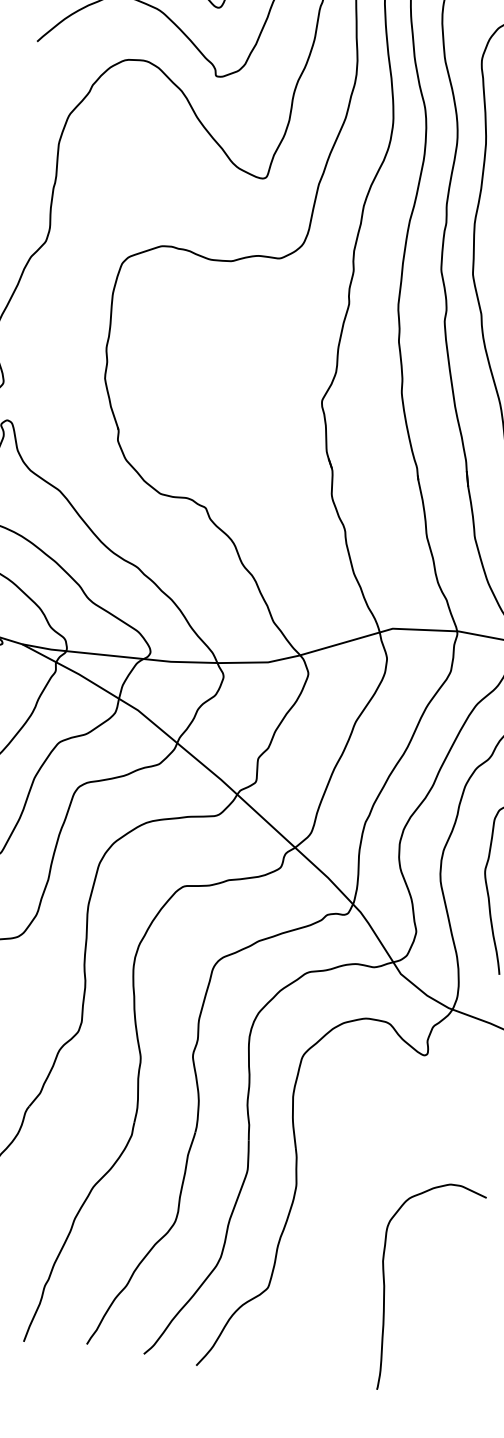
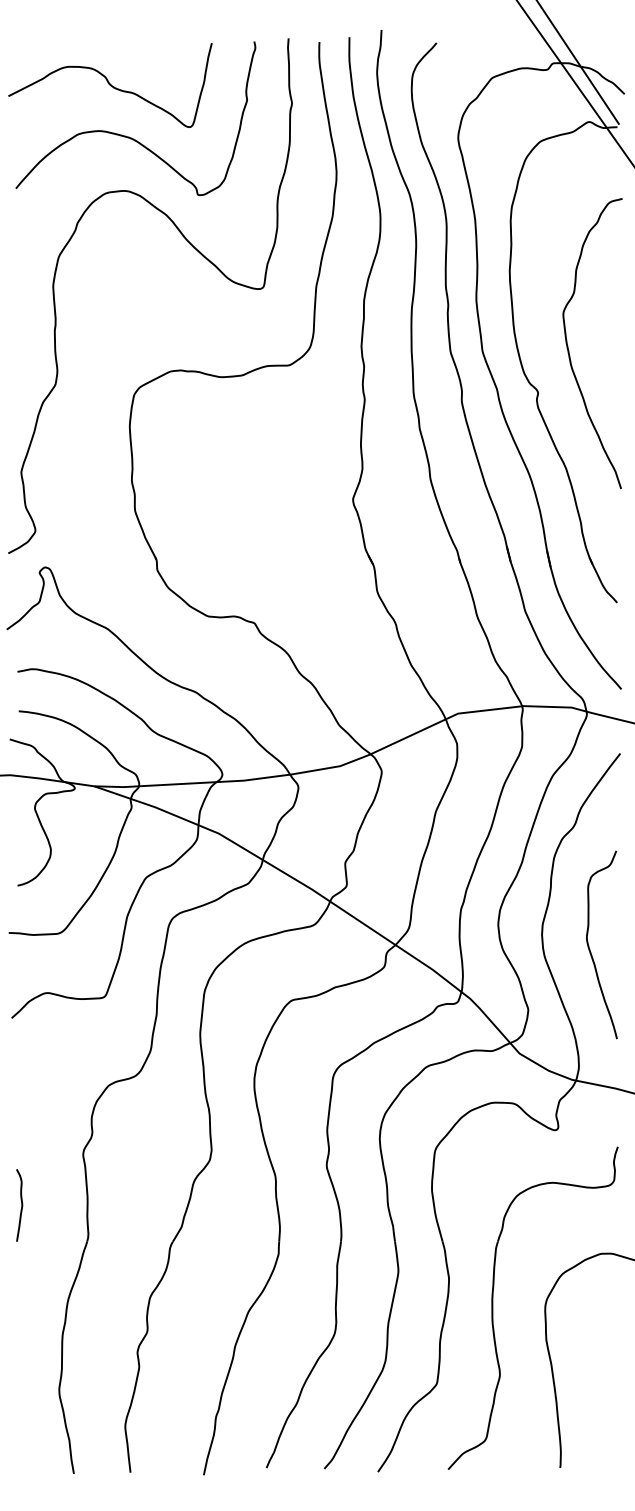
part: (335, 1220) -> (493, 1307), added

